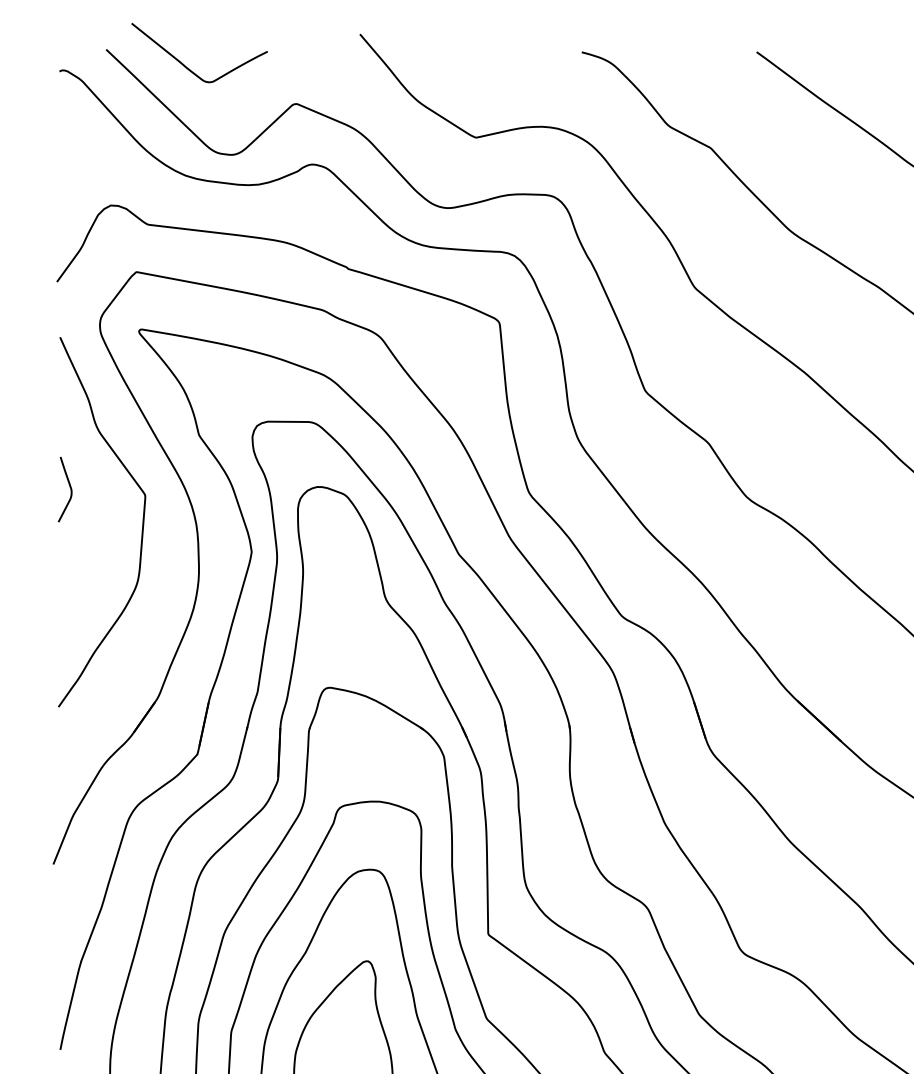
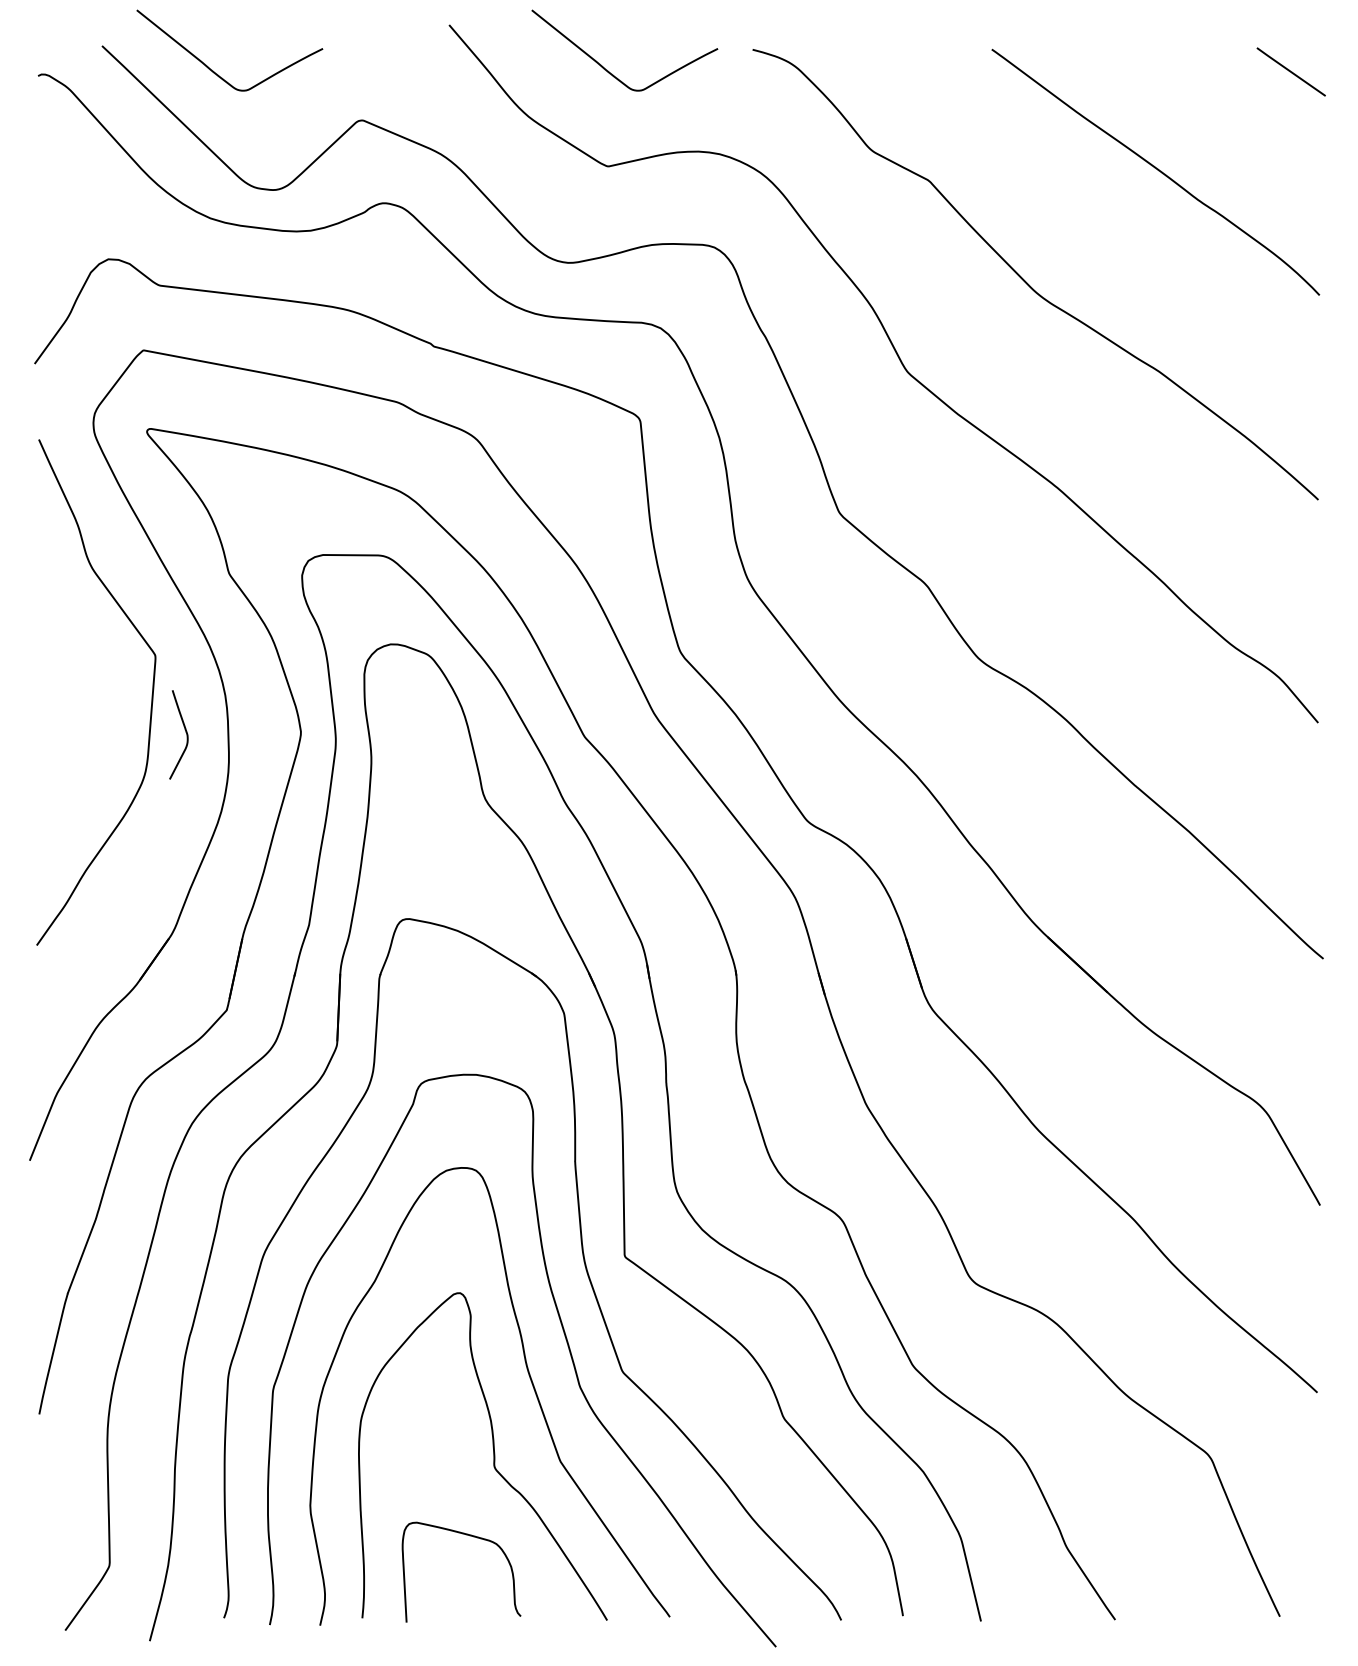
curve: (476, 67) -> (608, 70), added
curve: (70, 487) -> (185, 732), moved

